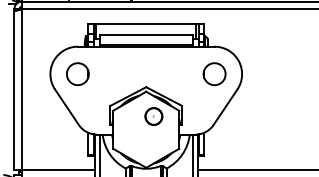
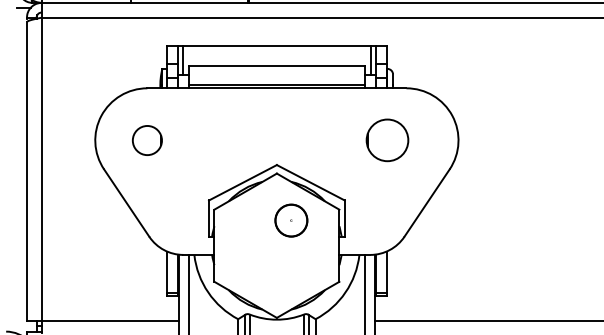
part: (77, 74) -> (146, 140), size x0.7
part: (214, 74) -> (387, 140), moved

